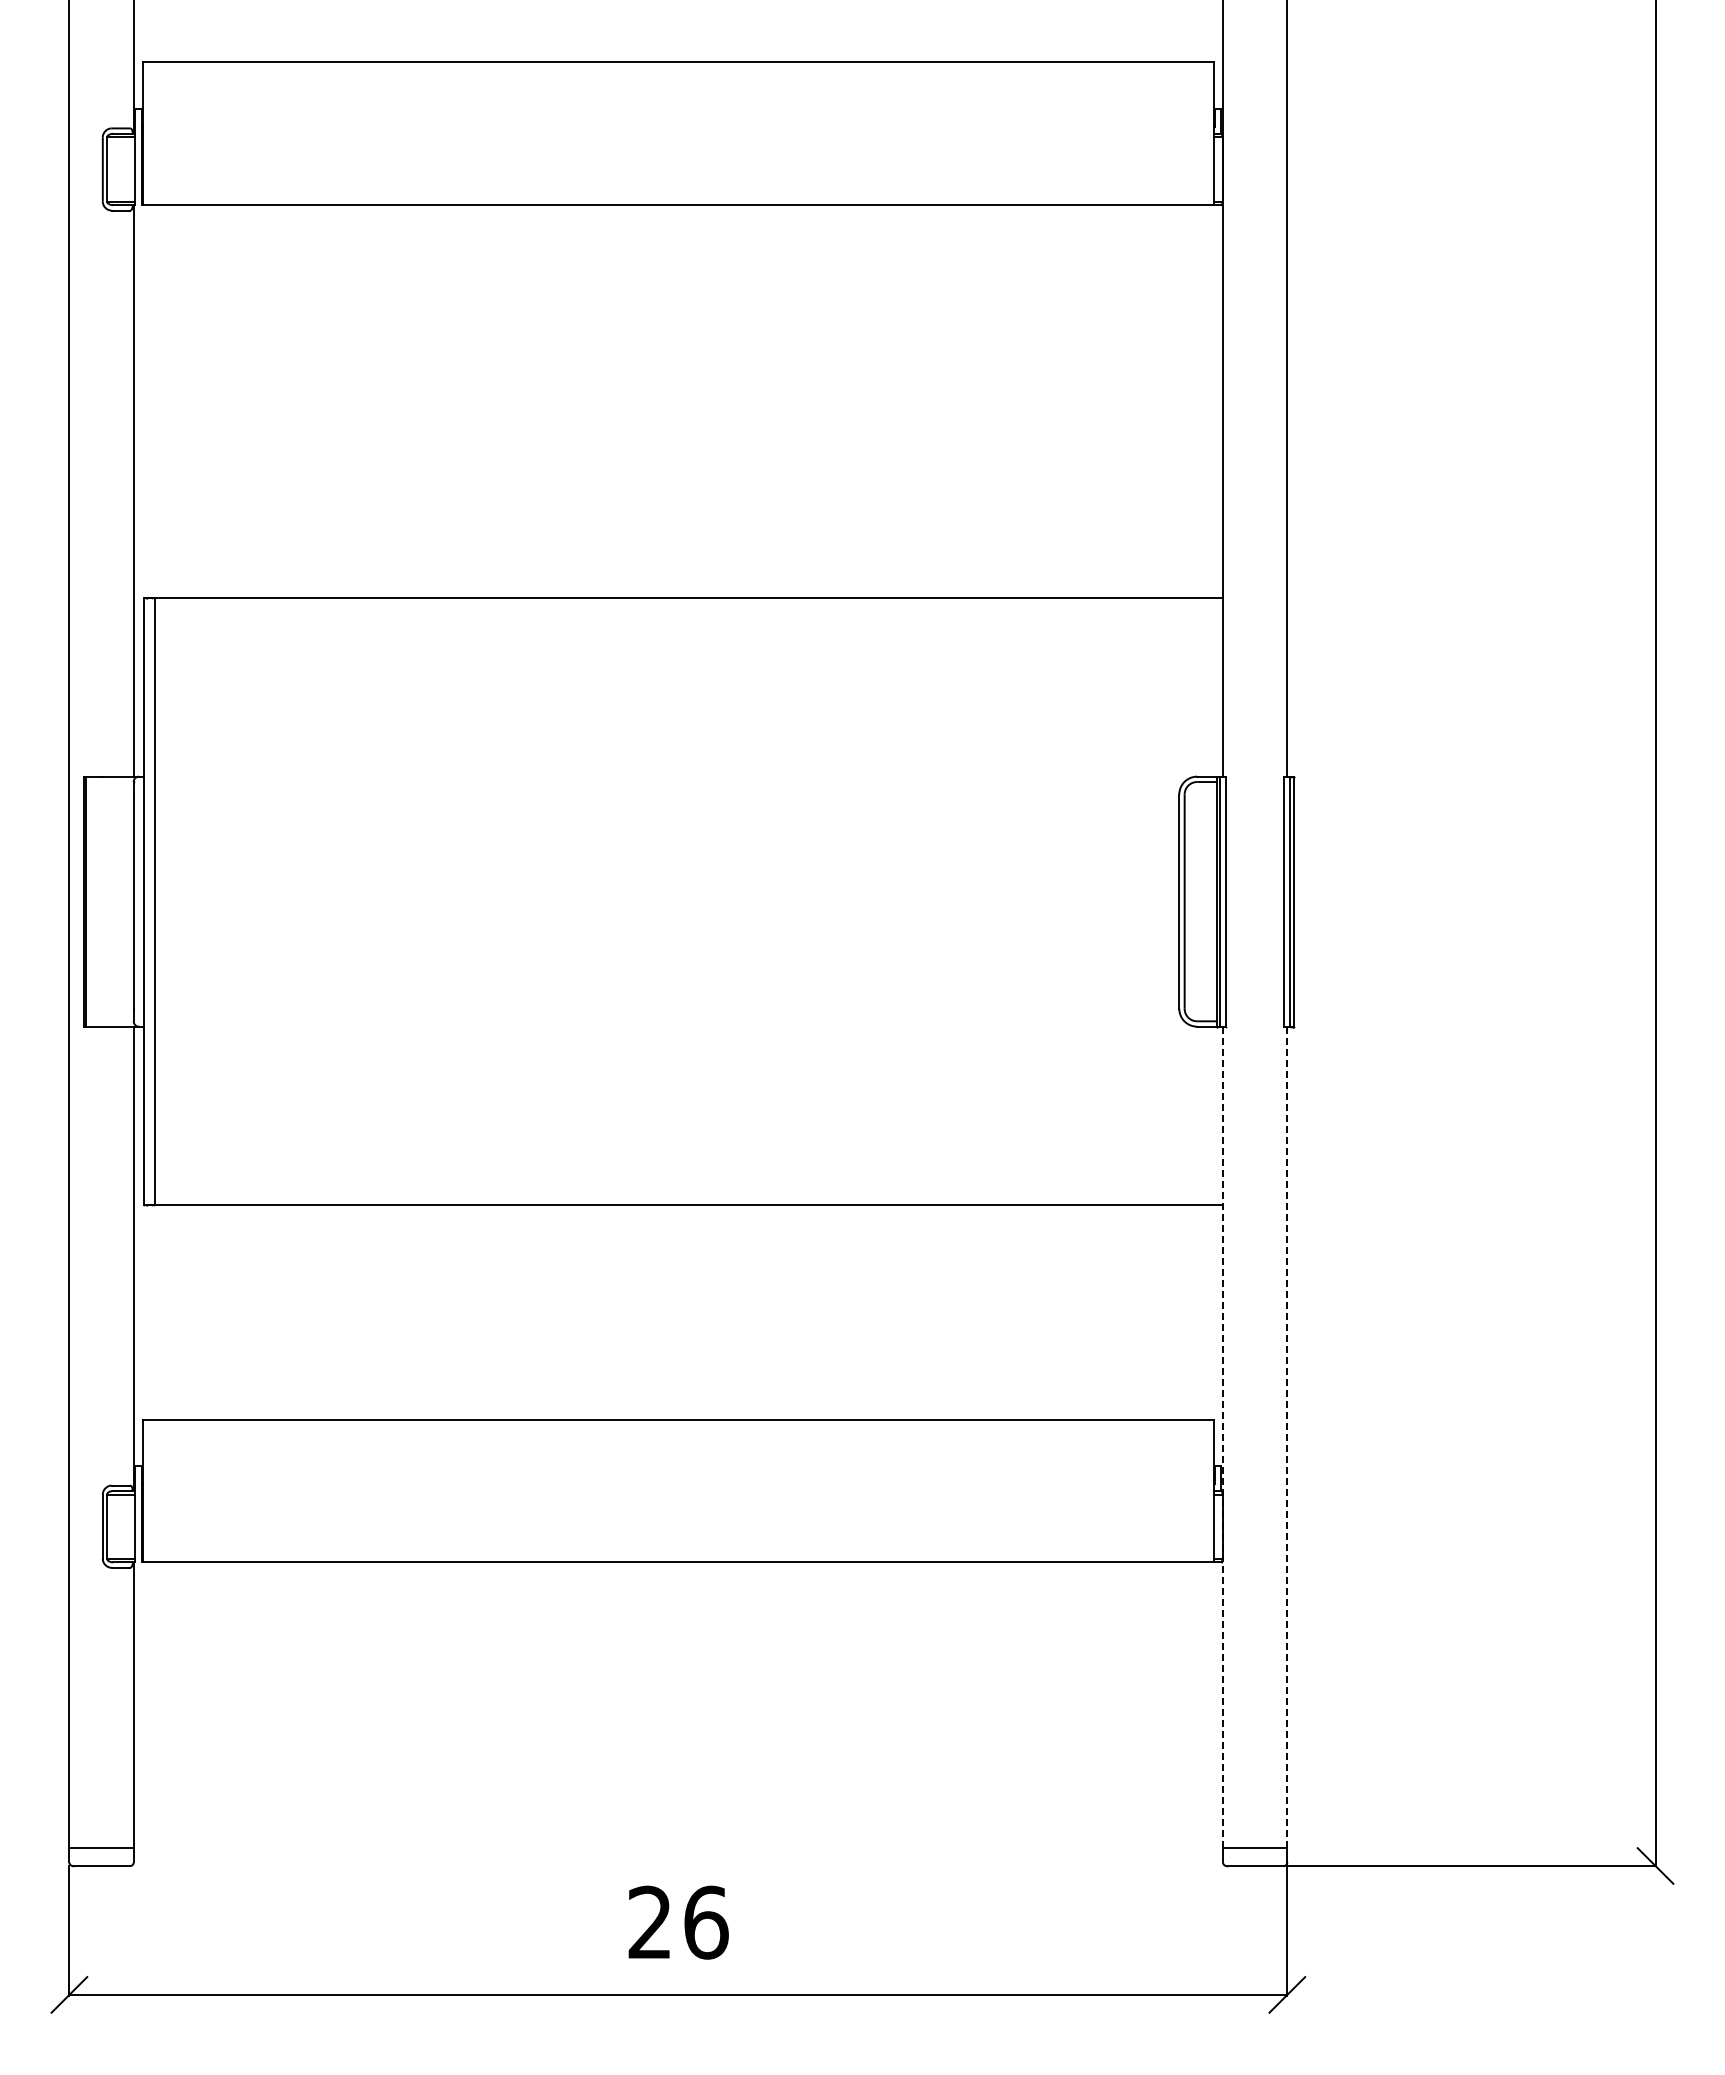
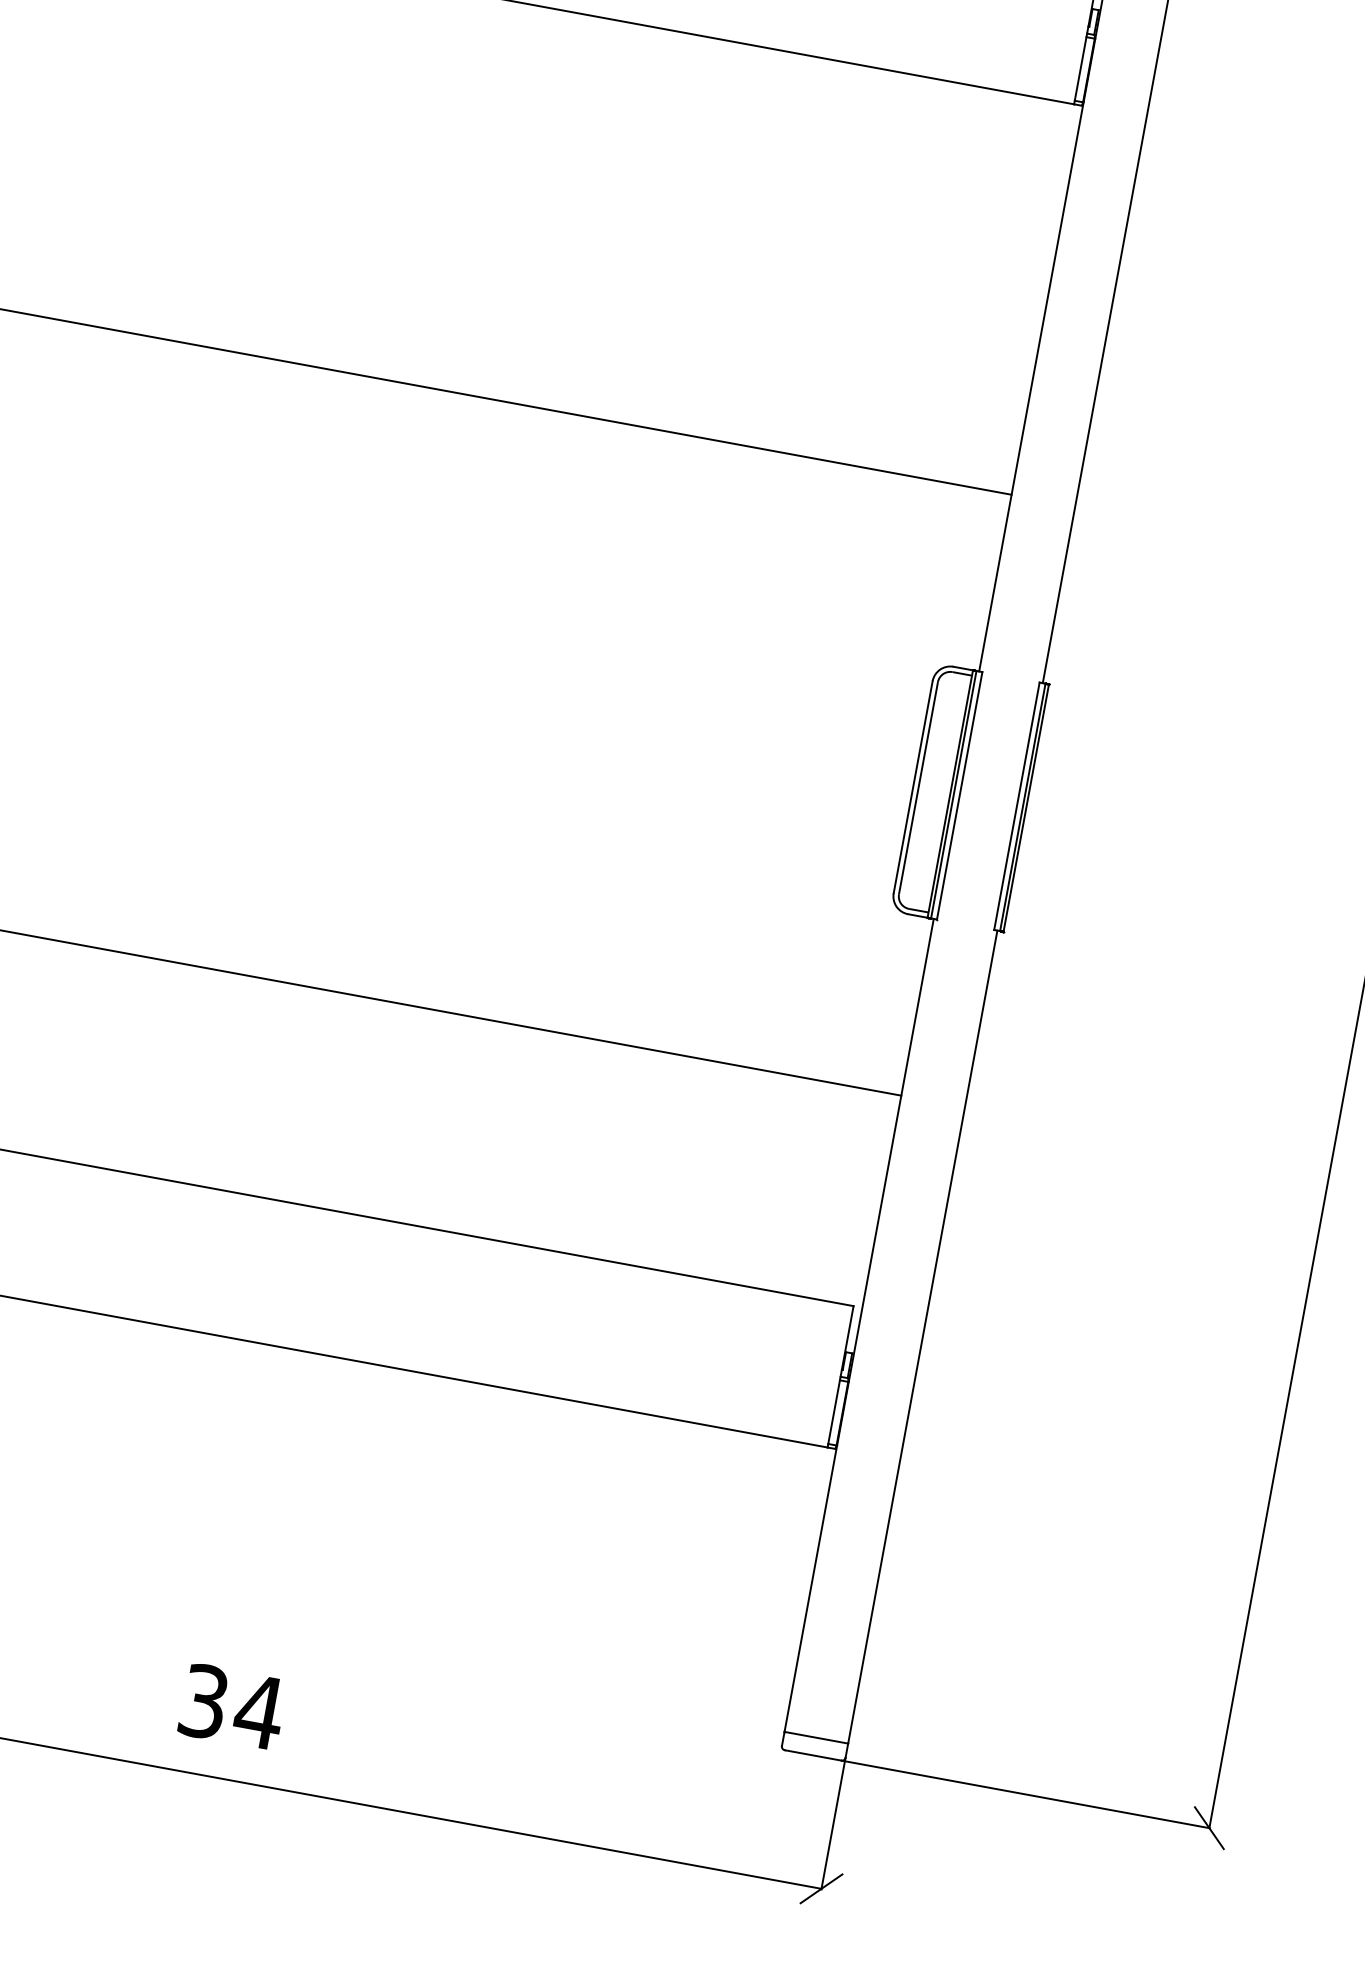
line: (1223, 1437) -> (859, 1325), dashed -> solid
line: (1287, 1437) -> (922, 1337), dashed -> solid
text: (678, 1922) -> (232, 1706), 26 -> 34

